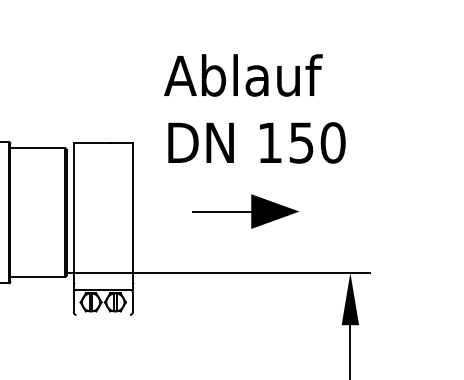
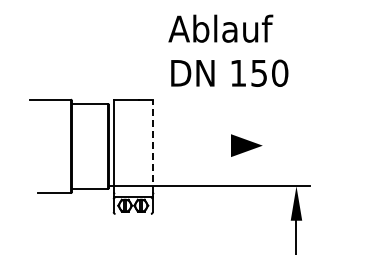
text: (255, 108) -> (228, 50), moved
line: (132, 211) -> (152, 145), solid -> dashed
line: (221, 211) -> (211, 145), removed

